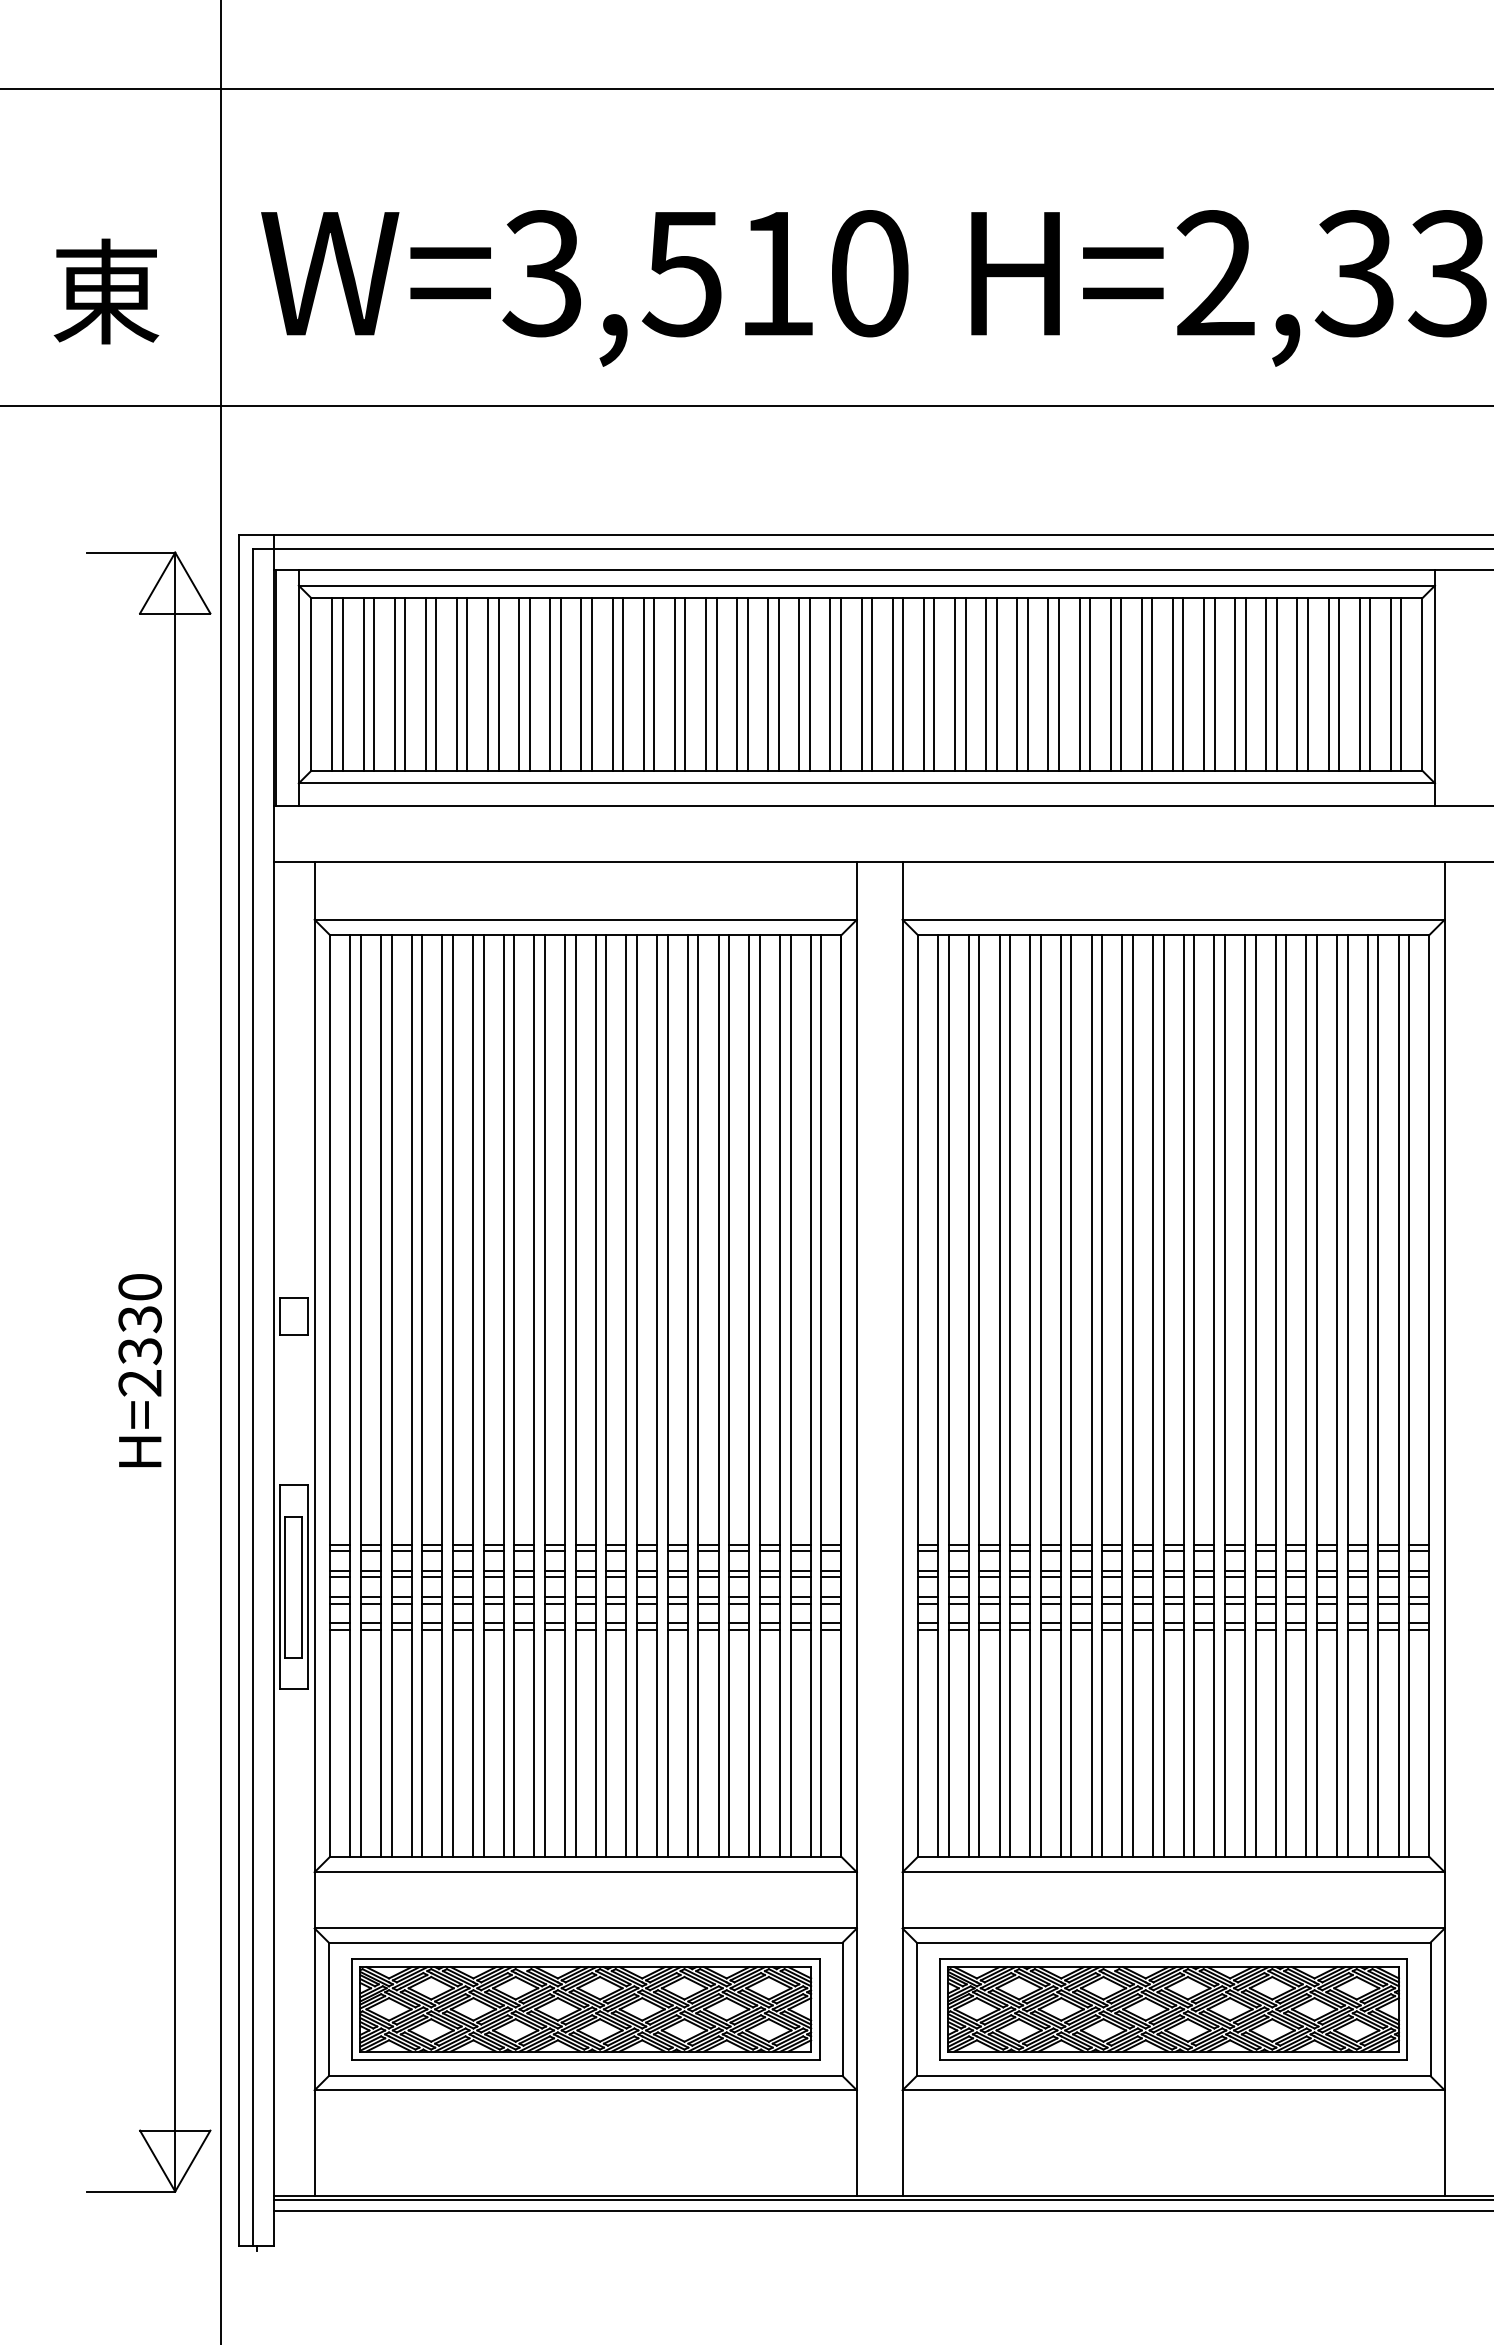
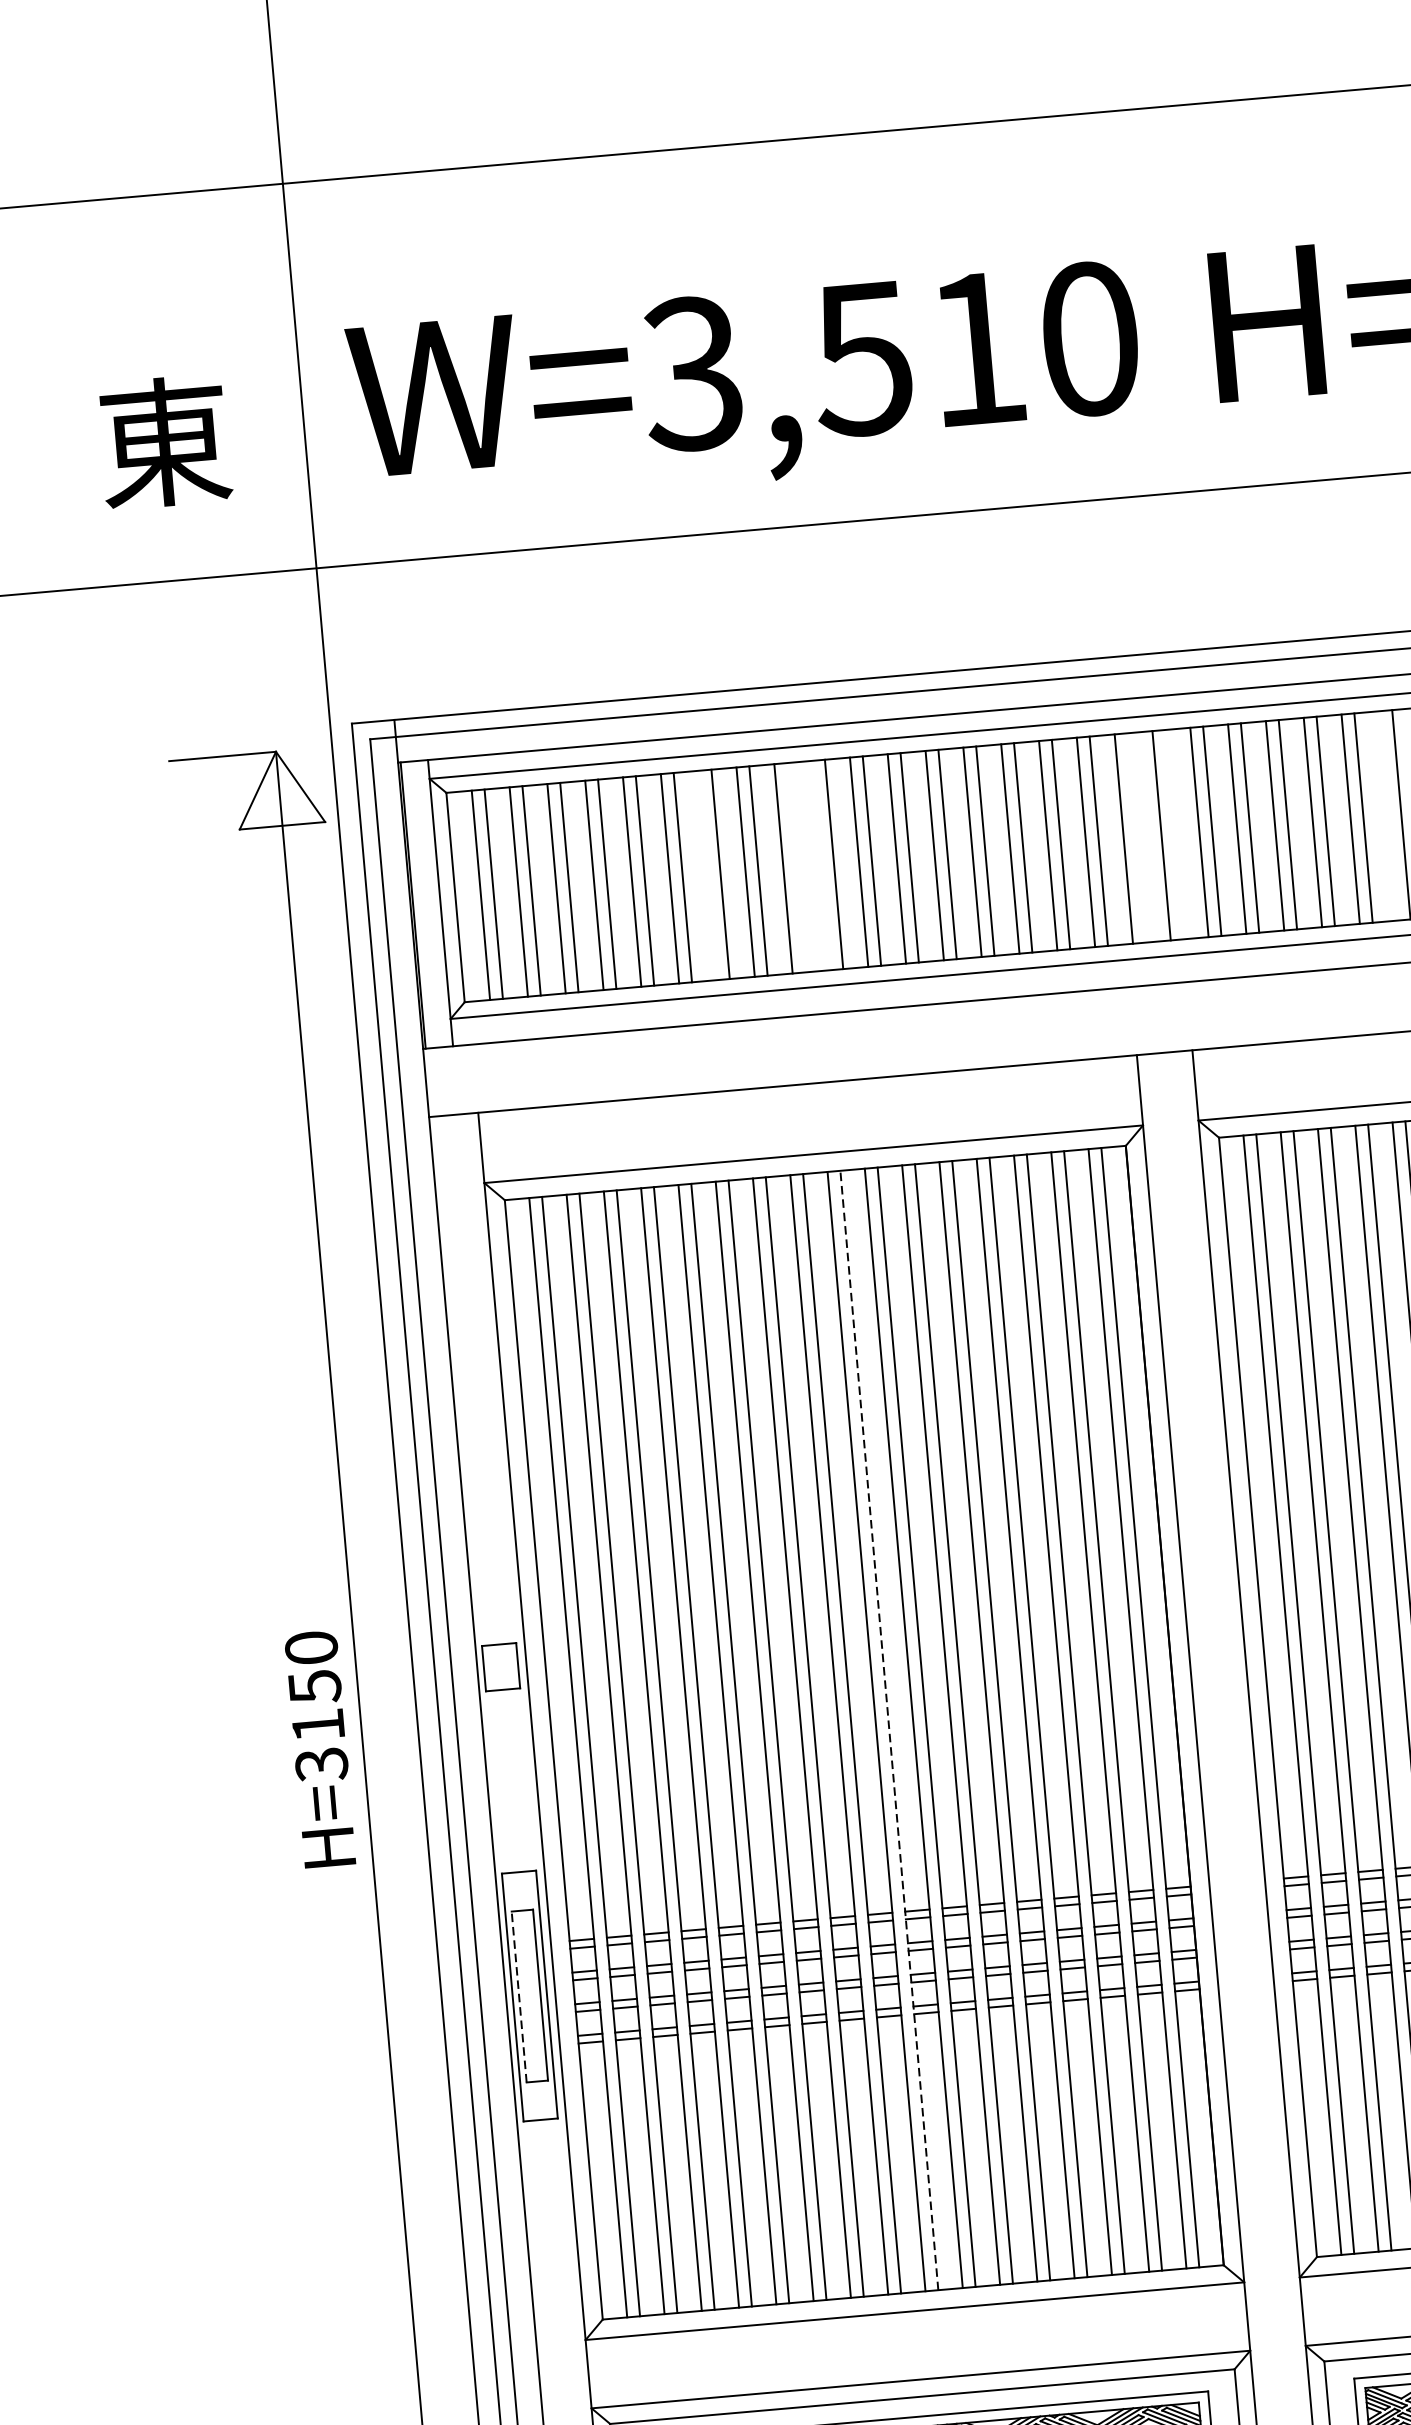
line: (519, 684) -> (708, 875), removed
line: (592, 684) -> (796, 867), removed
line: (612, 684) -> (821, 865), removed
line: (872, 684) -> (1137, 837), removed
line: (903, 684) -> (1174, 834), removed
line: (1079, 684) -> (1388, 815), removed
text: (139, 1351) -> (317, 1726), H=2330 -> H=3150
line: (606, 1395) -> (889, 1729), solid -> dashed
line: (284, 1586) -> (518, 1996), solid -> dashed

